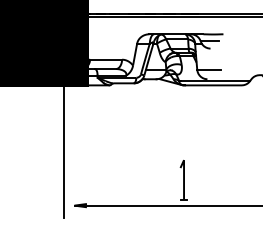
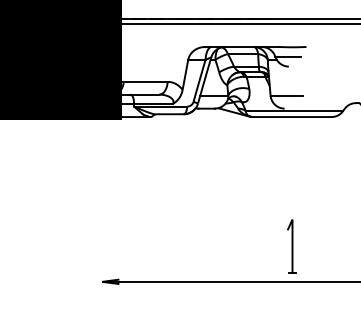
line: (63, 152) -> (87, 209), removed
part: (183, 179) -> (291, 246), moved

